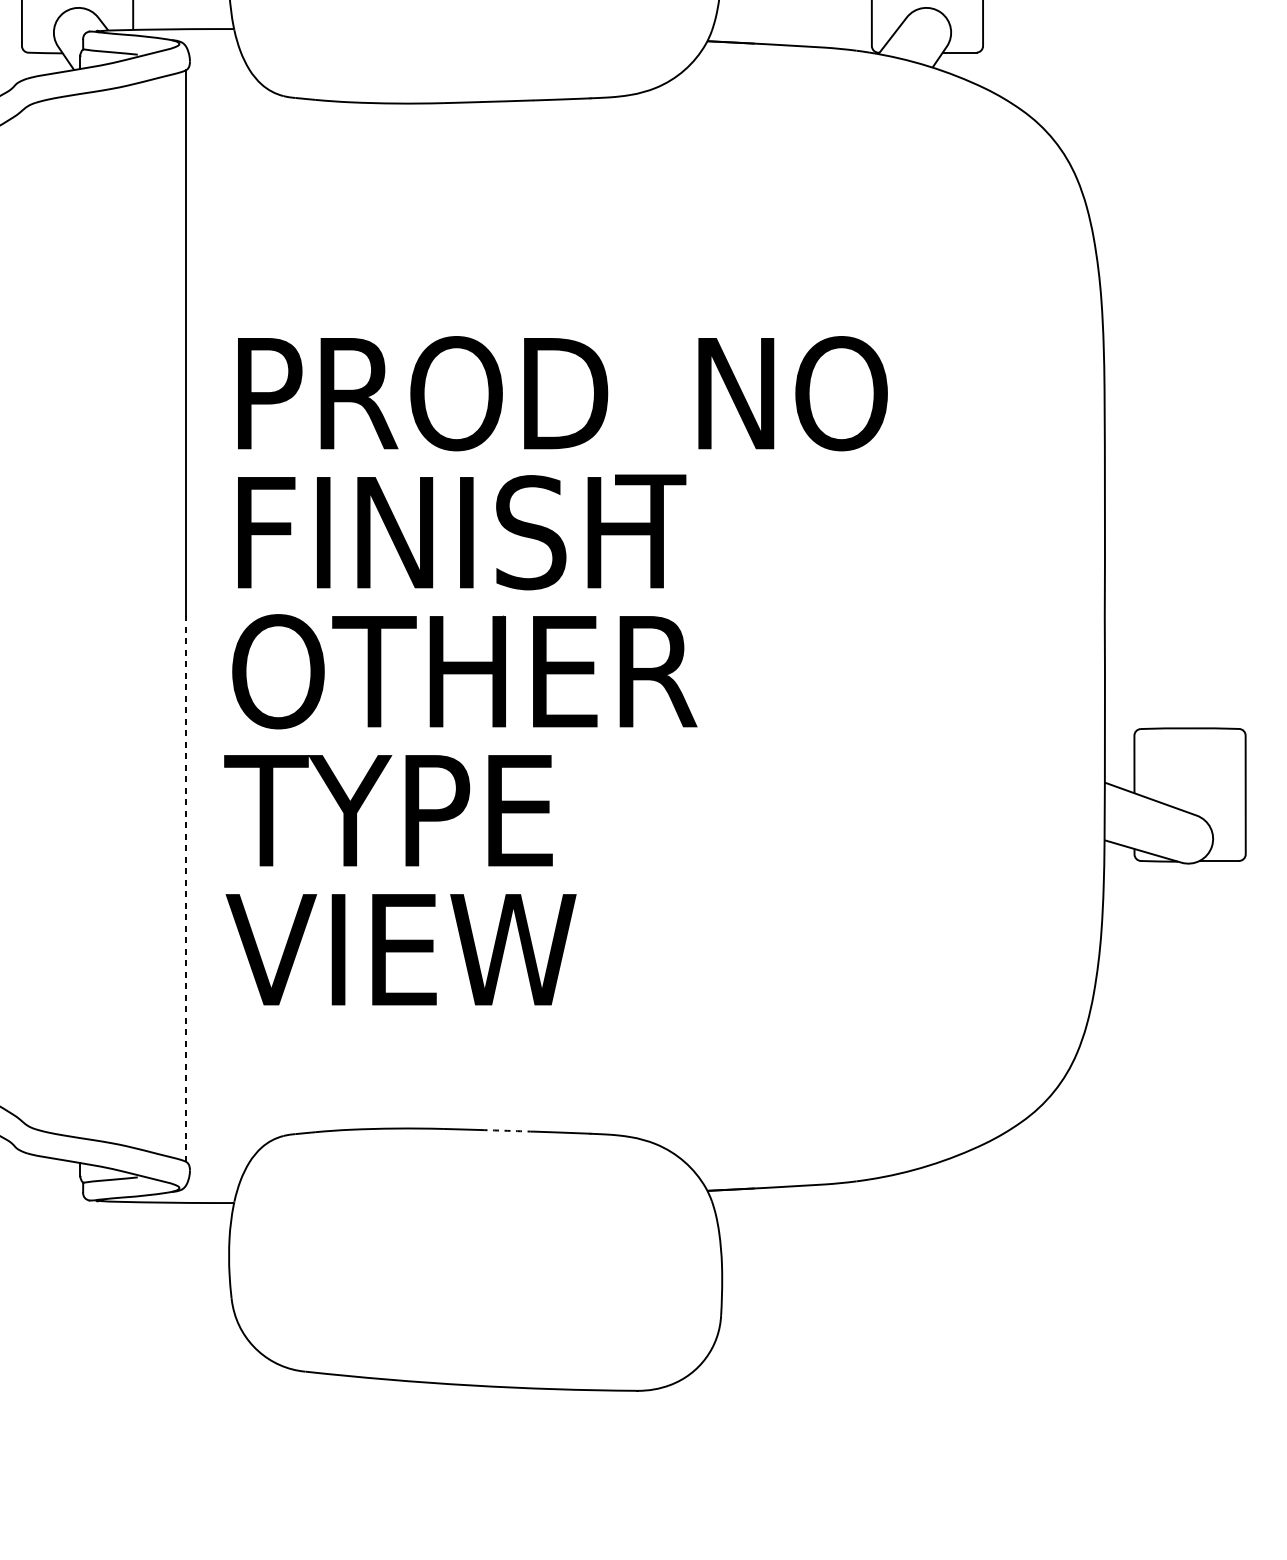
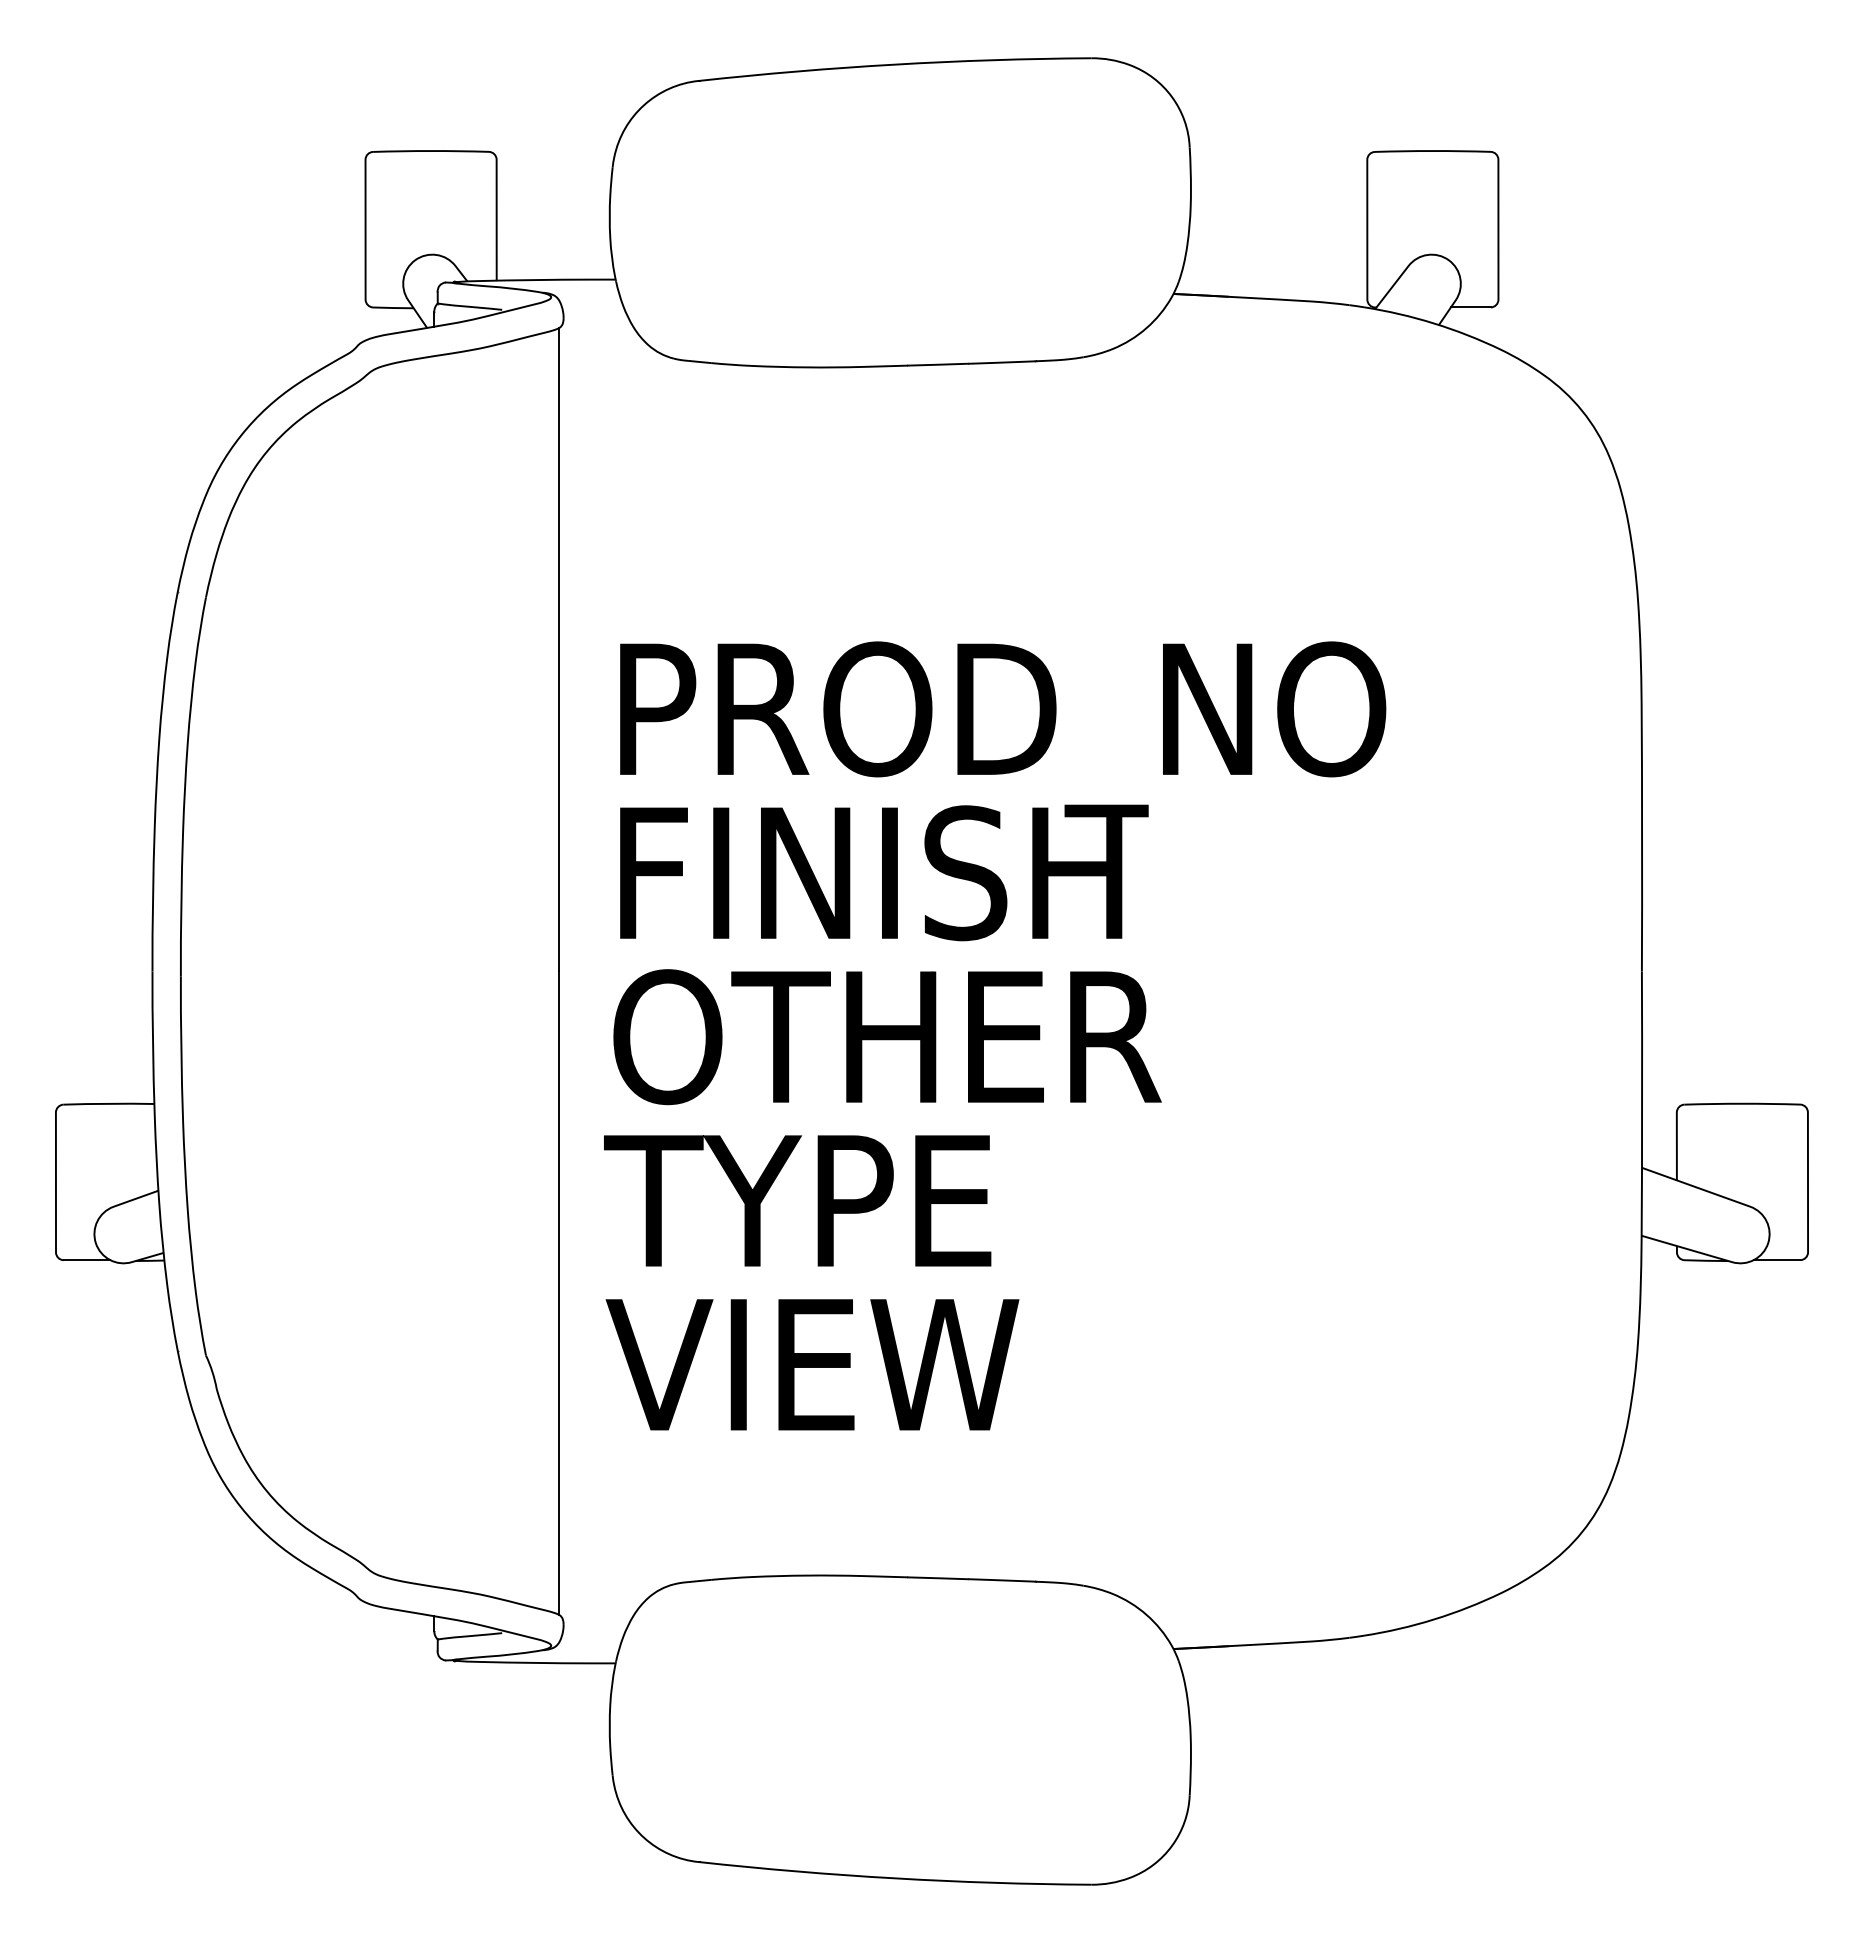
line: (185, 889) -> (558, 1293), dashed -> solid
line: (508, 1131) -> (938, 1578), dashed -> solid

